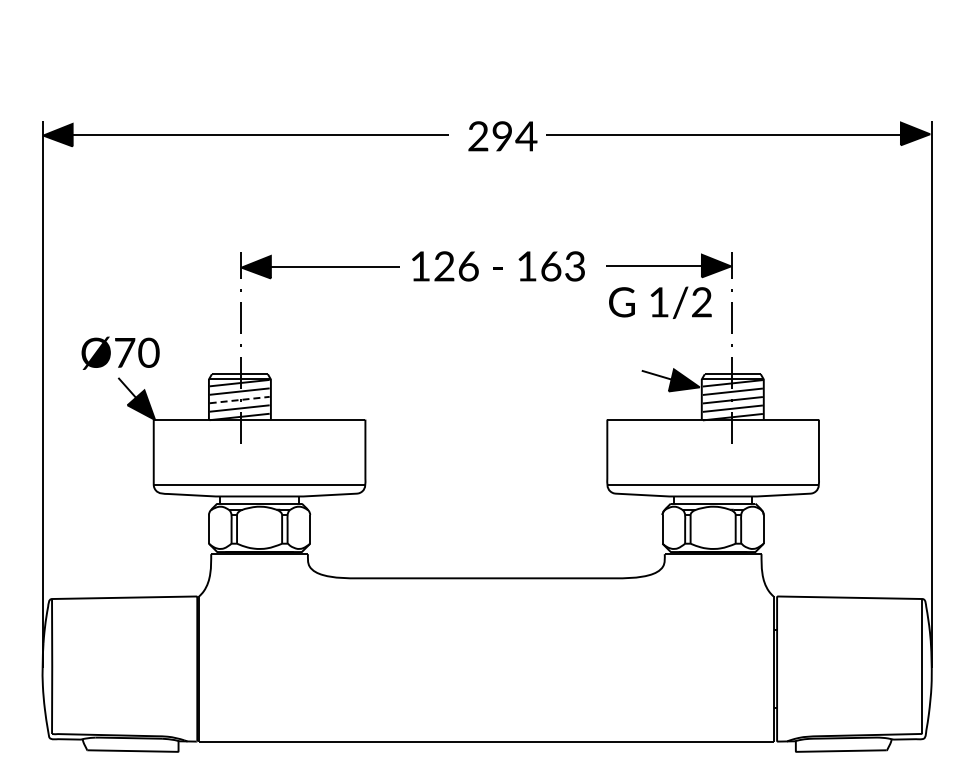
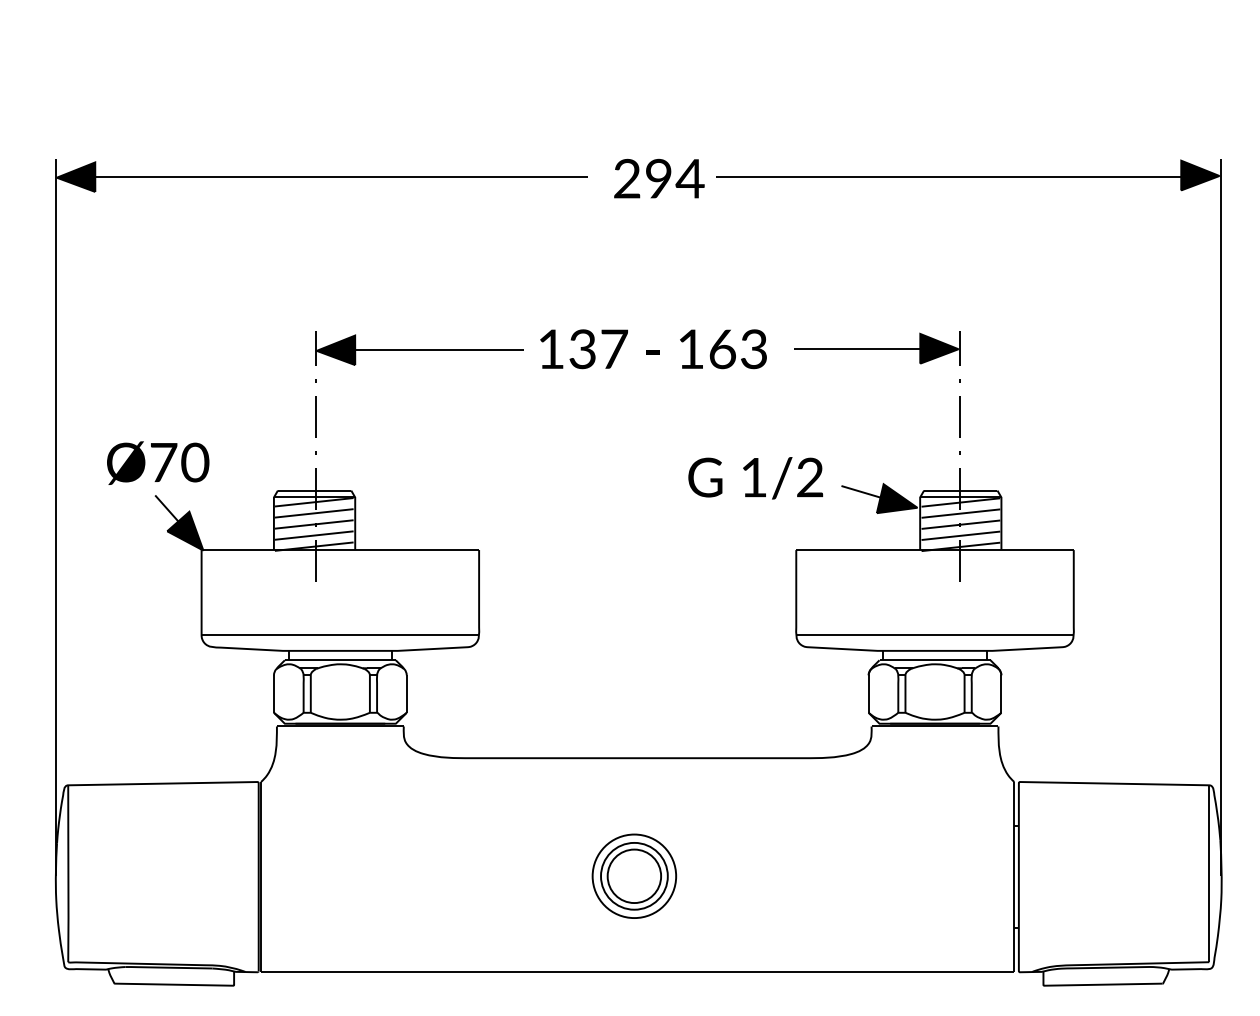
text: (456, 266) -> (598, 349), 126 -> 137
text: (660, 302) -> (755, 477), moved
line: (240, 400) -> (315, 525), dashed -> solid
part: (483, 668) -> (633, 876), added

